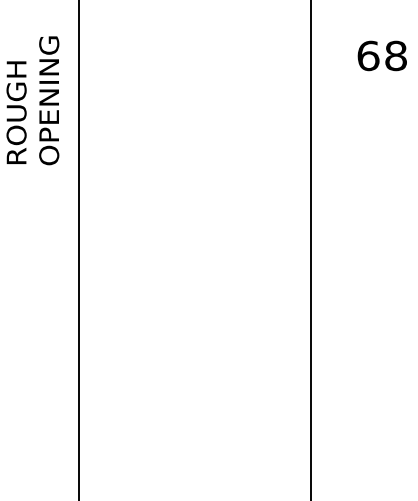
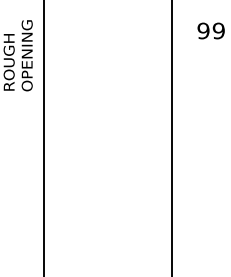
text: (380, 55) -> (210, 30), 68 -> 99

